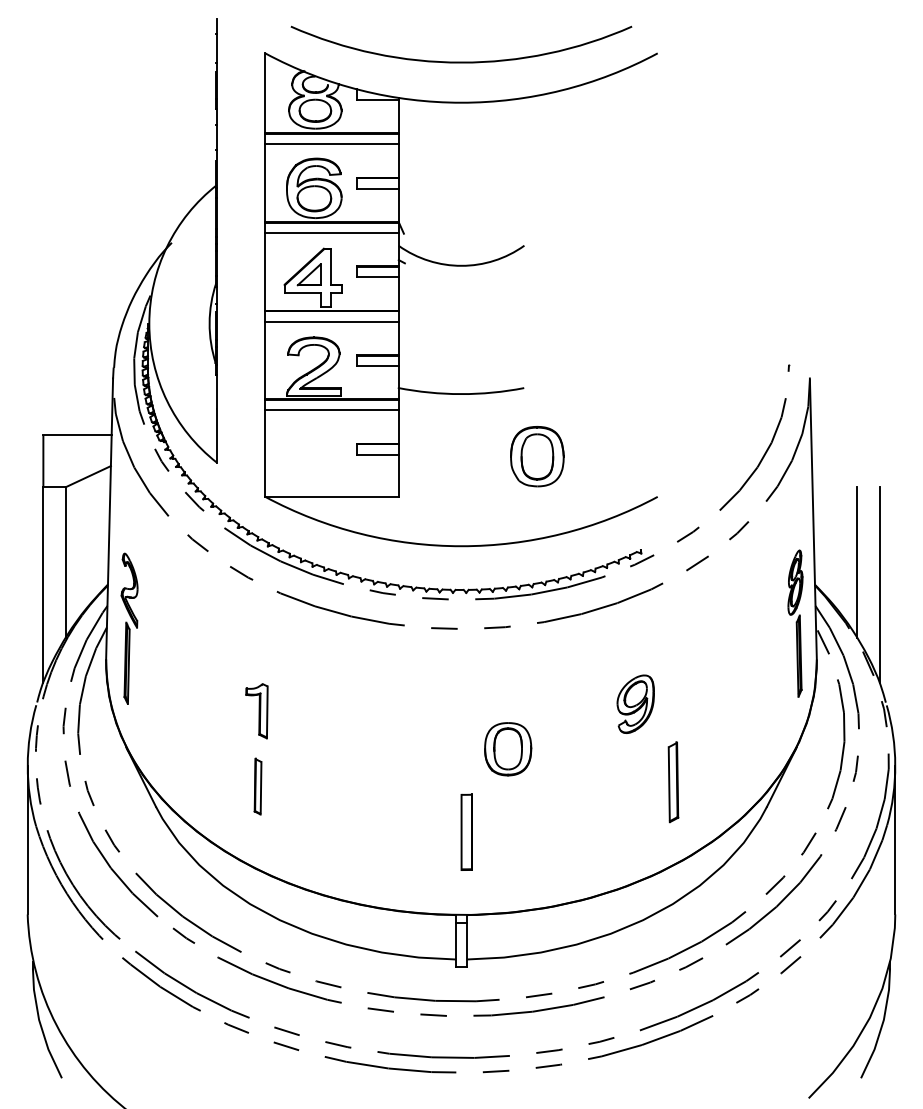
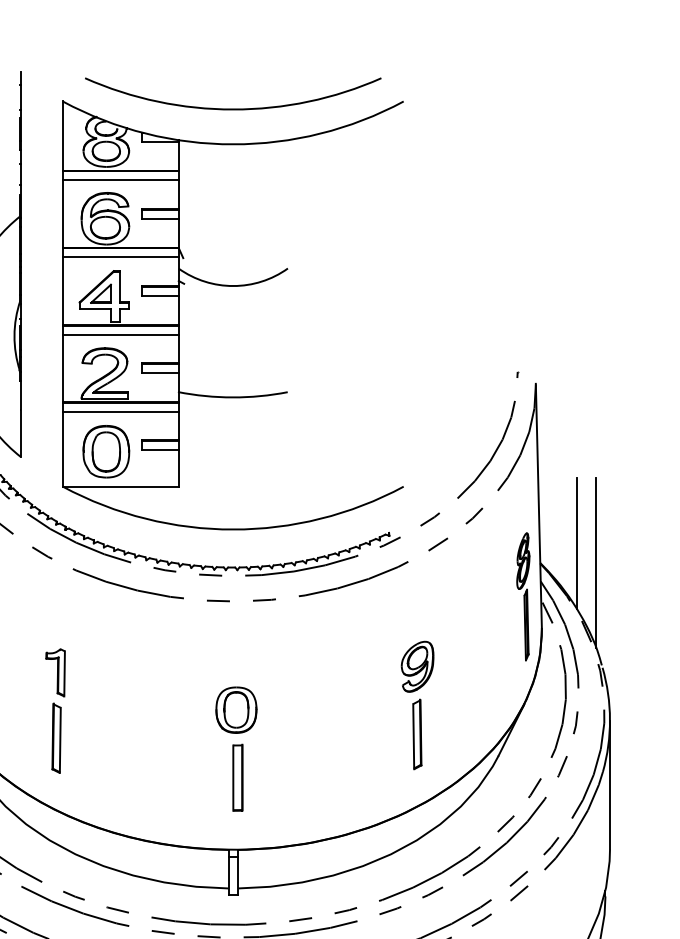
part: (537, 456) -> (106, 451), moved
part: (635, 703) -> (417, 666), moved
part: (508, 749) -> (236, 710), moved
part: (257, 786) -> (56, 738), size x1.43

